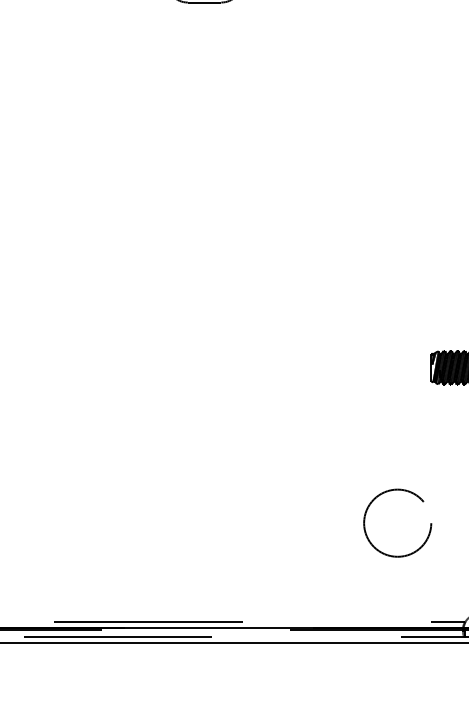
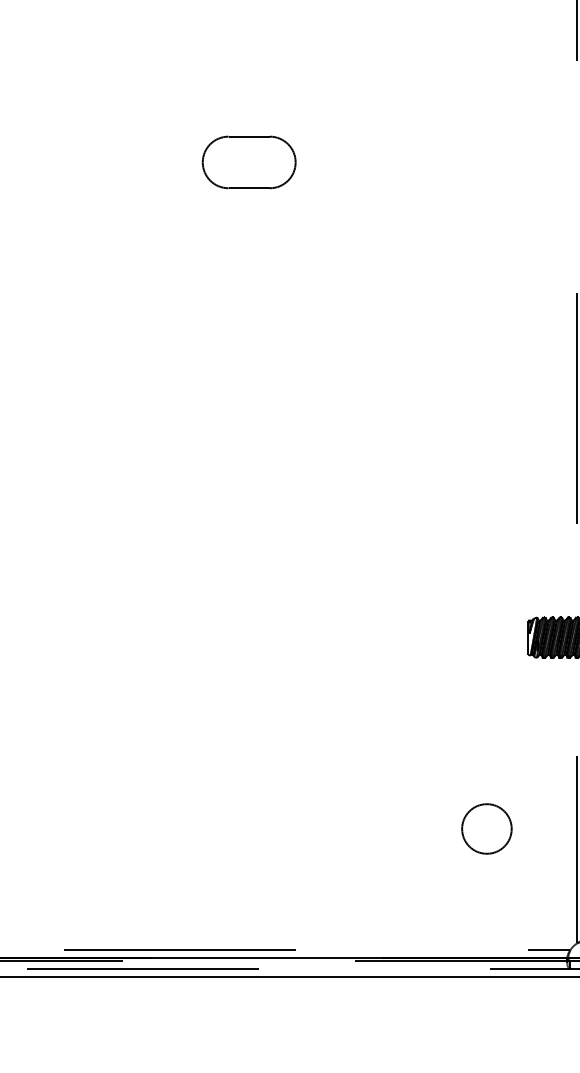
circle: (397, 522) -> (486, 828), size x0.6

